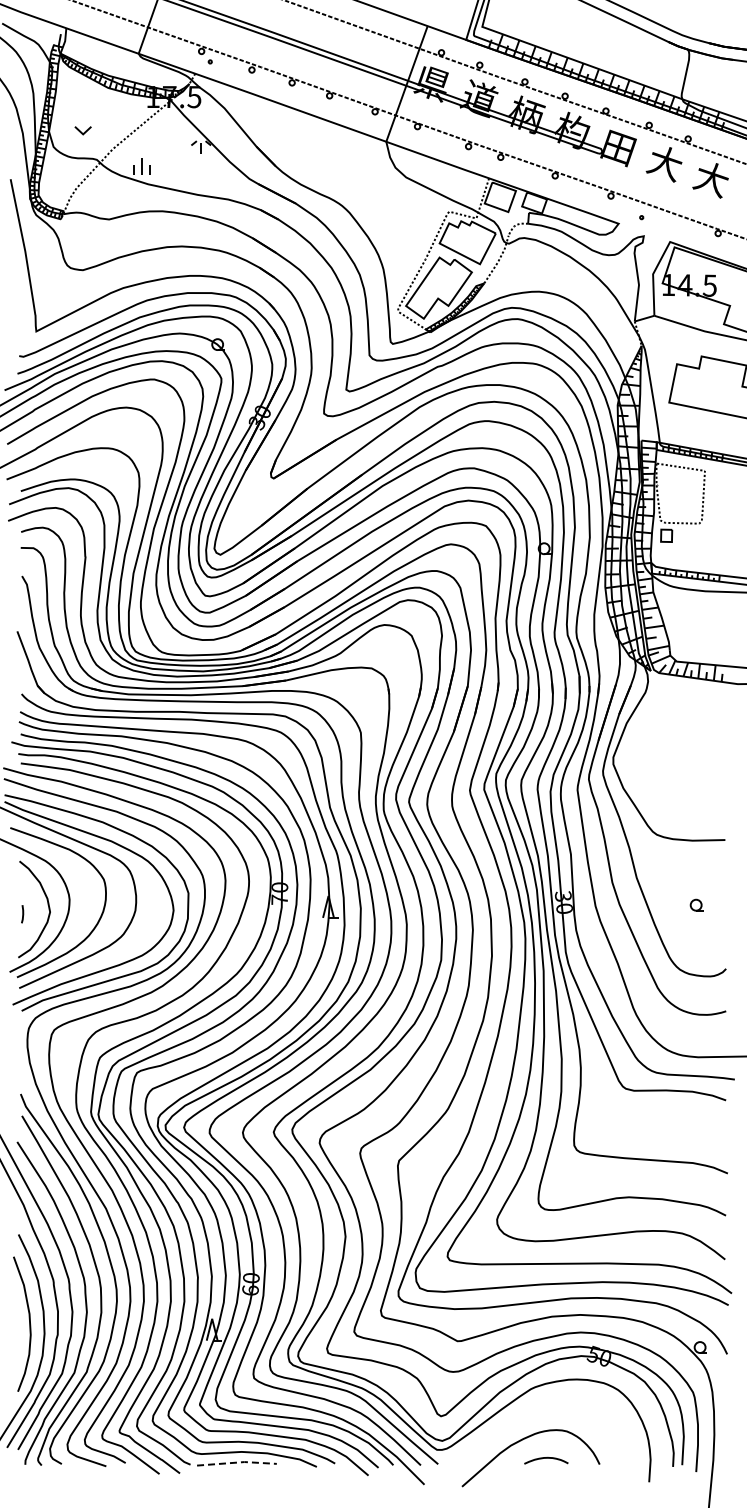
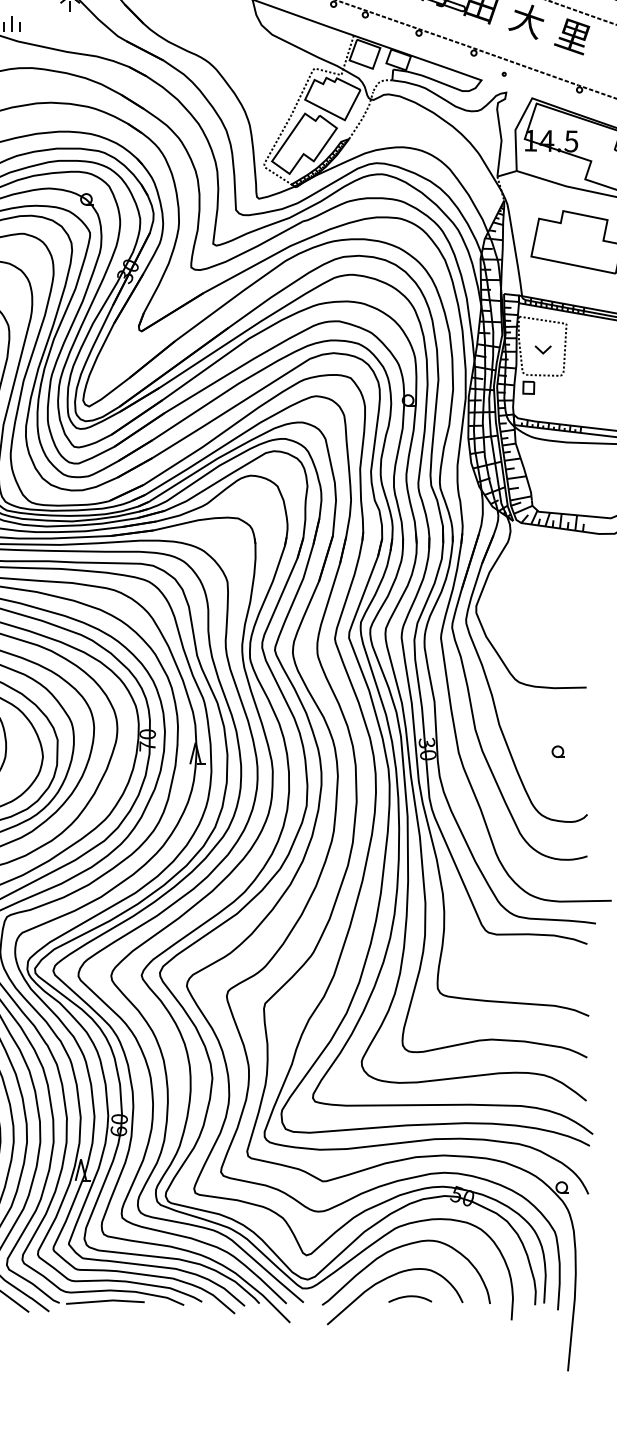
text: (710, 179) -> (572, 36), 大 -> 里
part: (680, 497) -> (542, 350), added
curve: (534, 1409) -> (398, 1248), added
line: (237, 1462) -> (105, 1300), dashed -> solid

